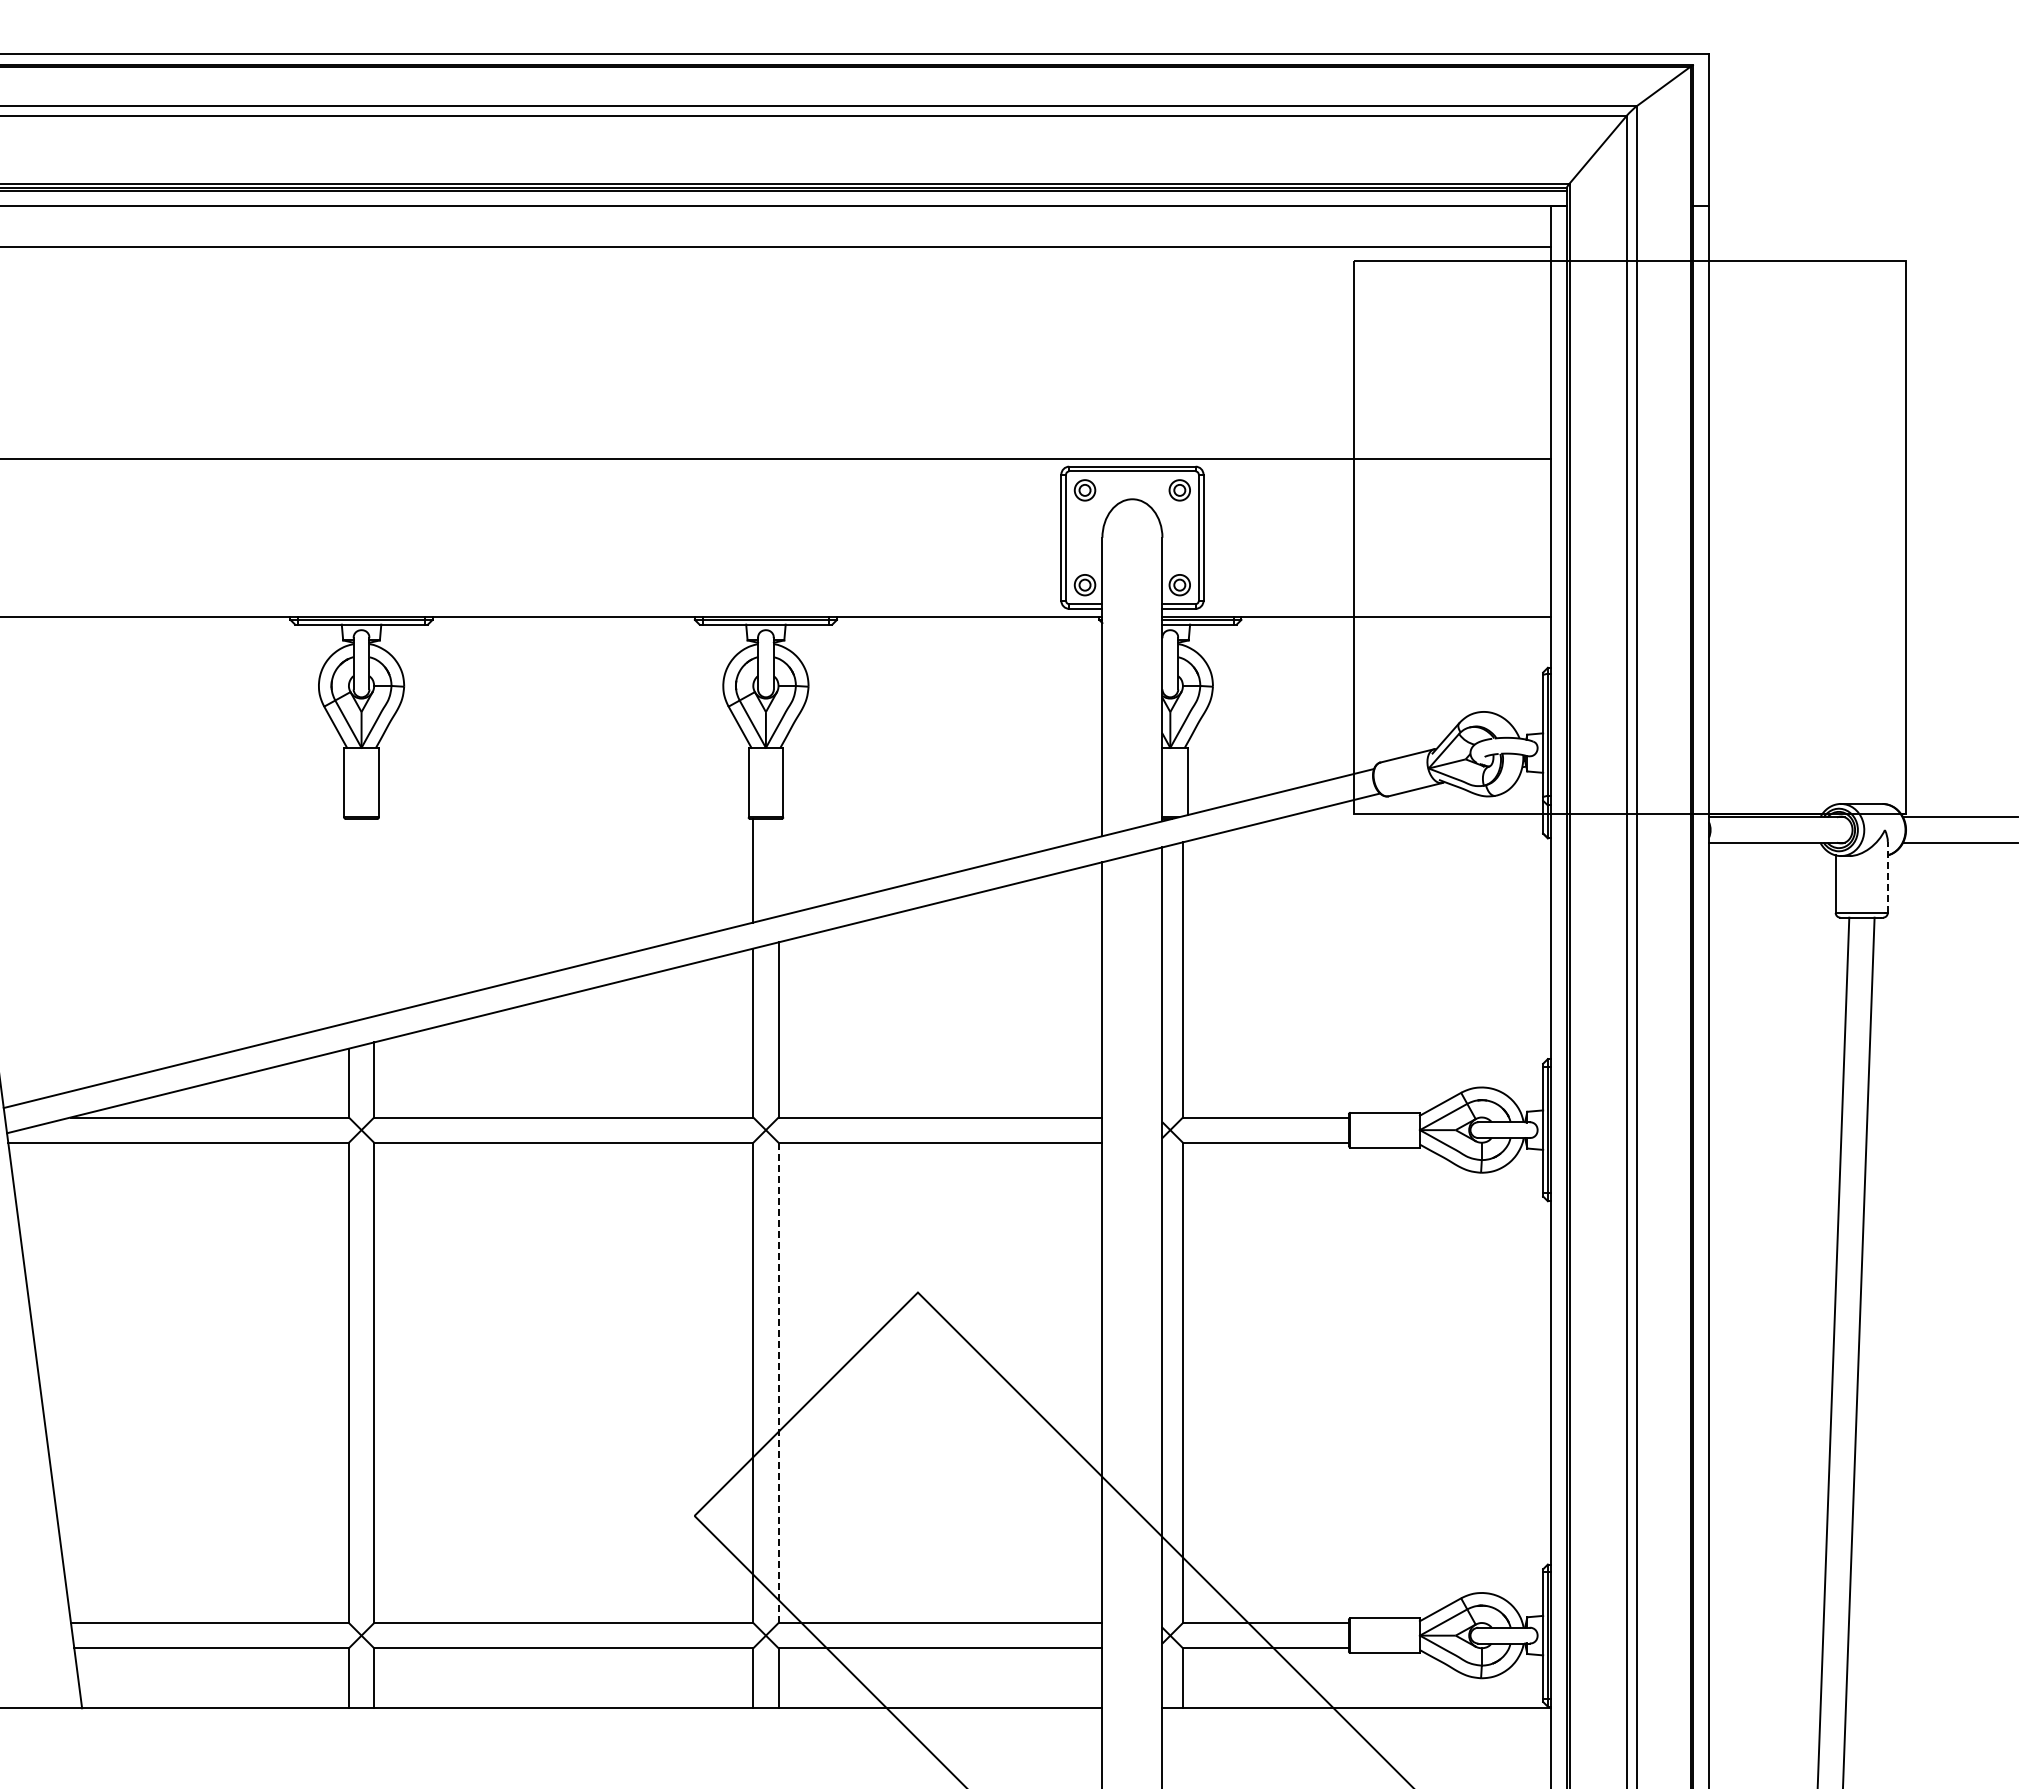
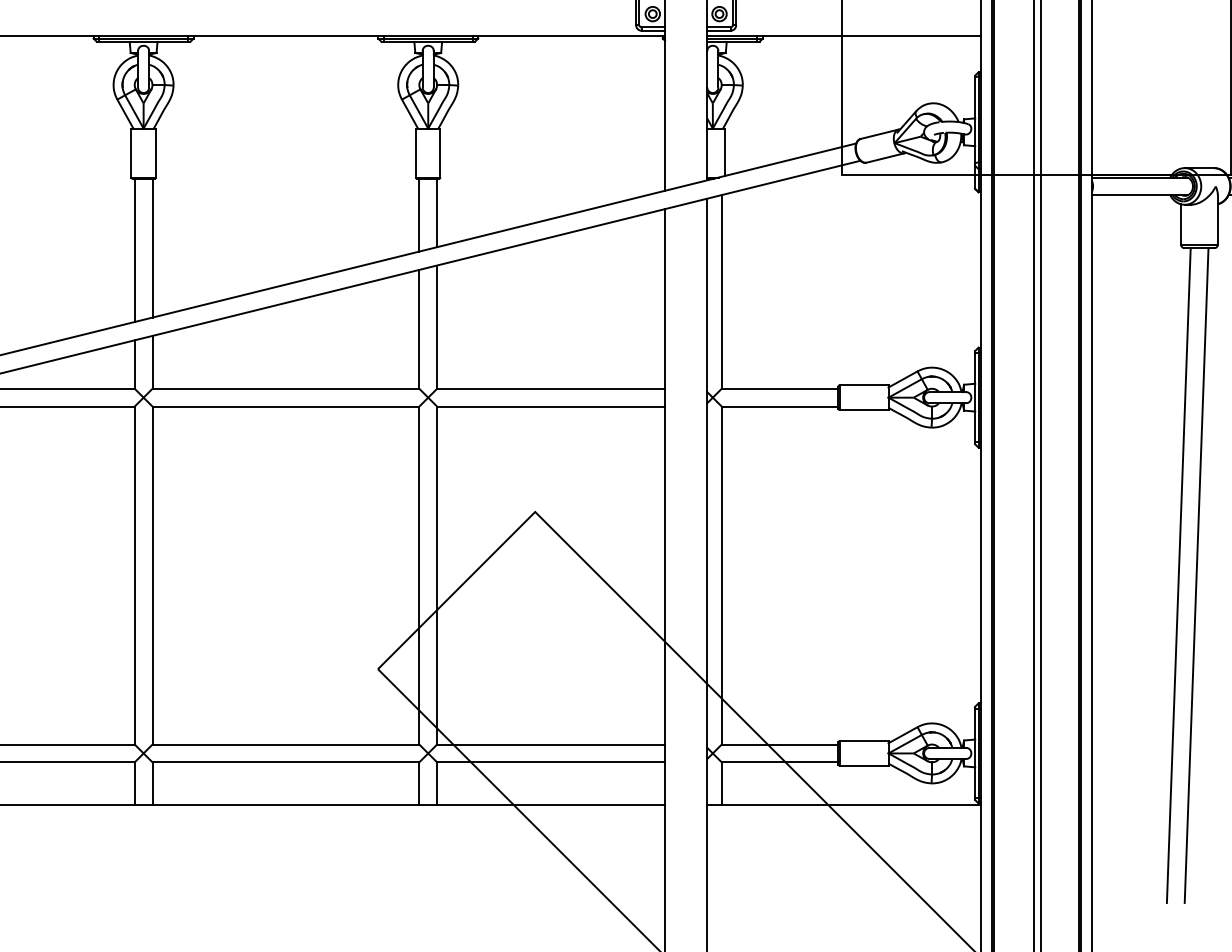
line: (778, 867) -> (437, 212), added
line: (1887, 876) -> (1217, 219), dashed -> solid
line: (374, 917) -> (152, 248), added
line: (348, 920) -> (134, 250), added
line: (778, 1382) -> (437, 575), dashed -> solid

